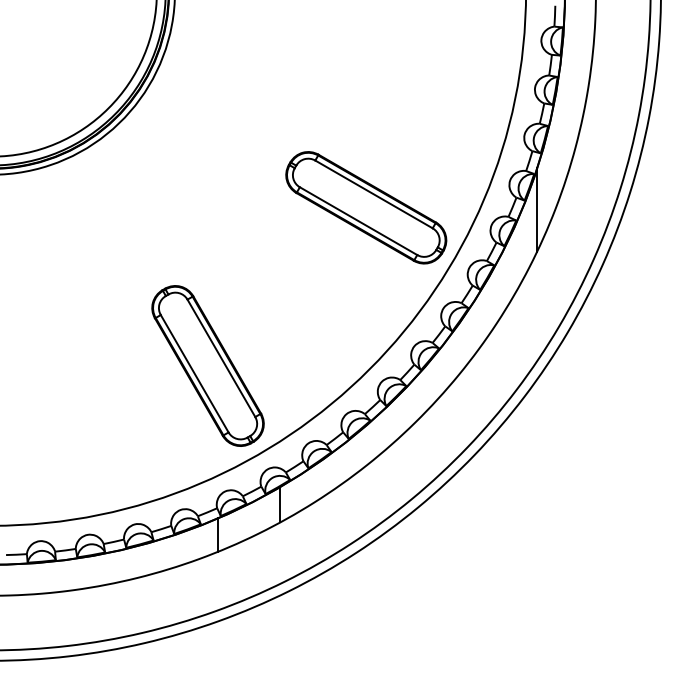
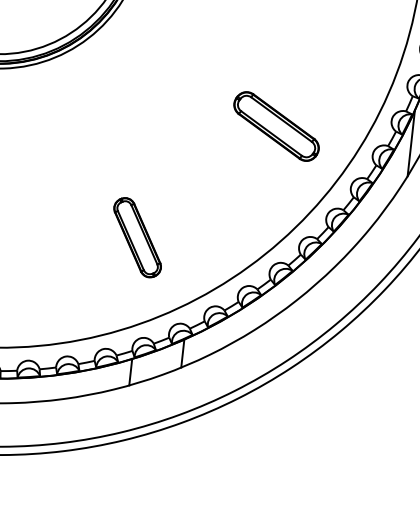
part: (366, 207) -> (276, 126), size x0.7
part: (207, 365) -> (137, 237), size x0.6

